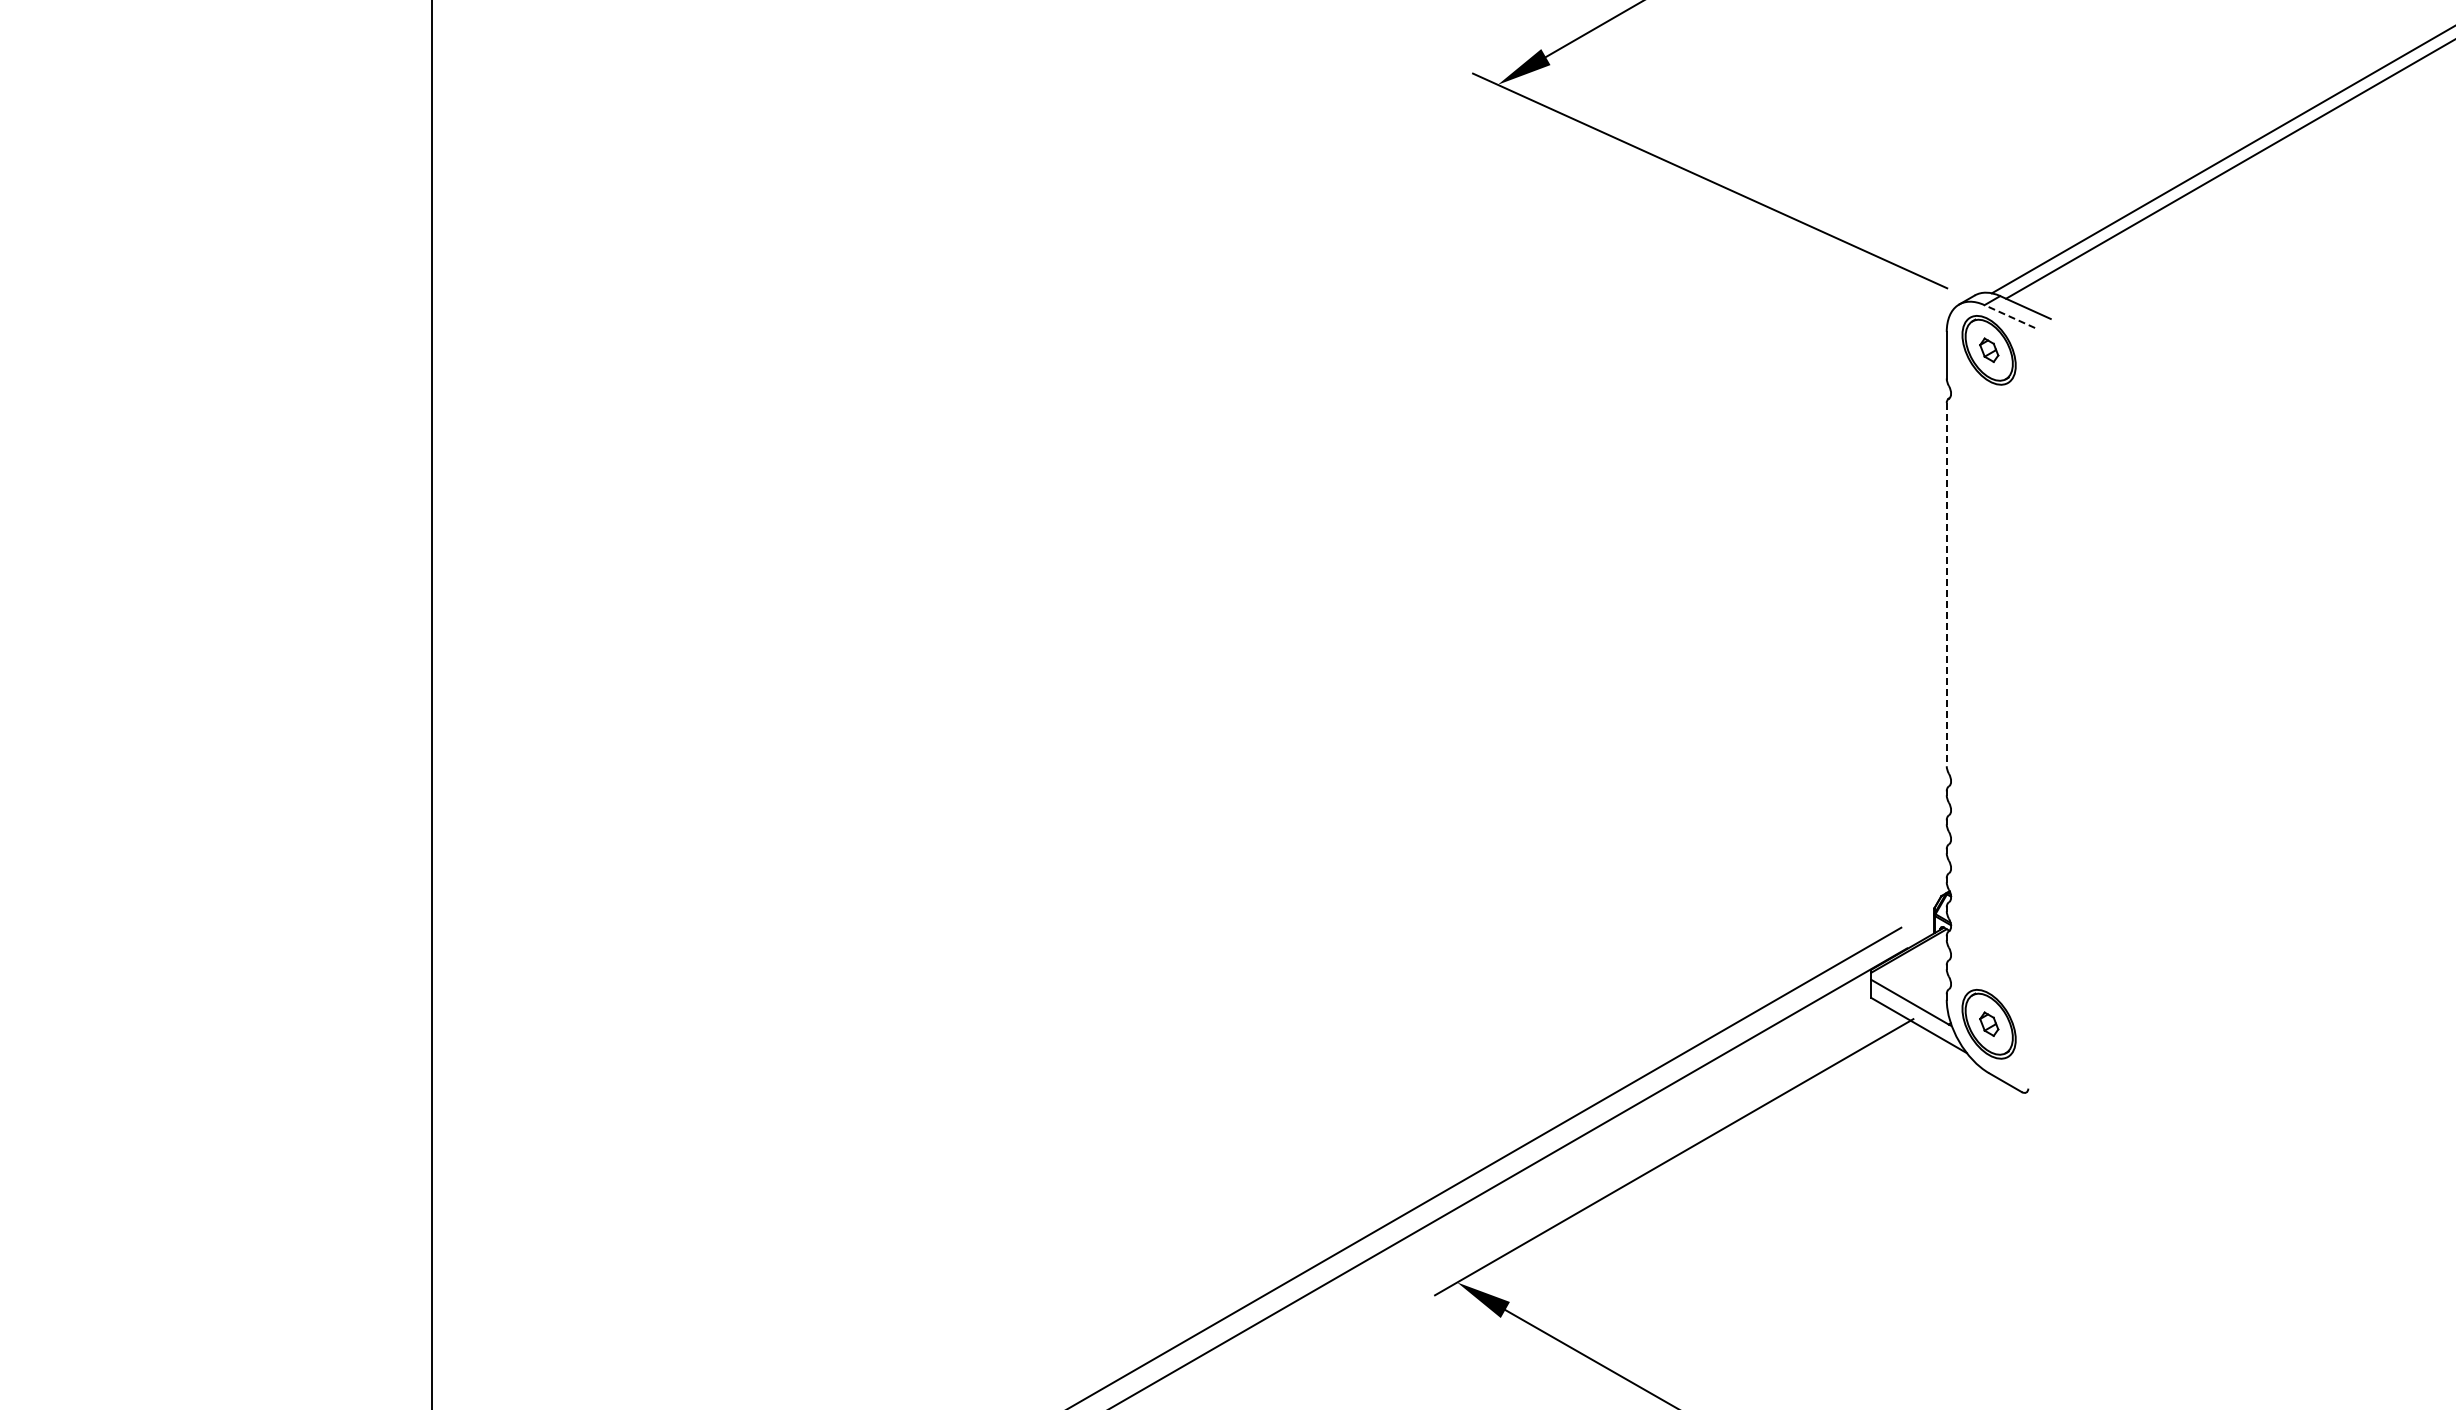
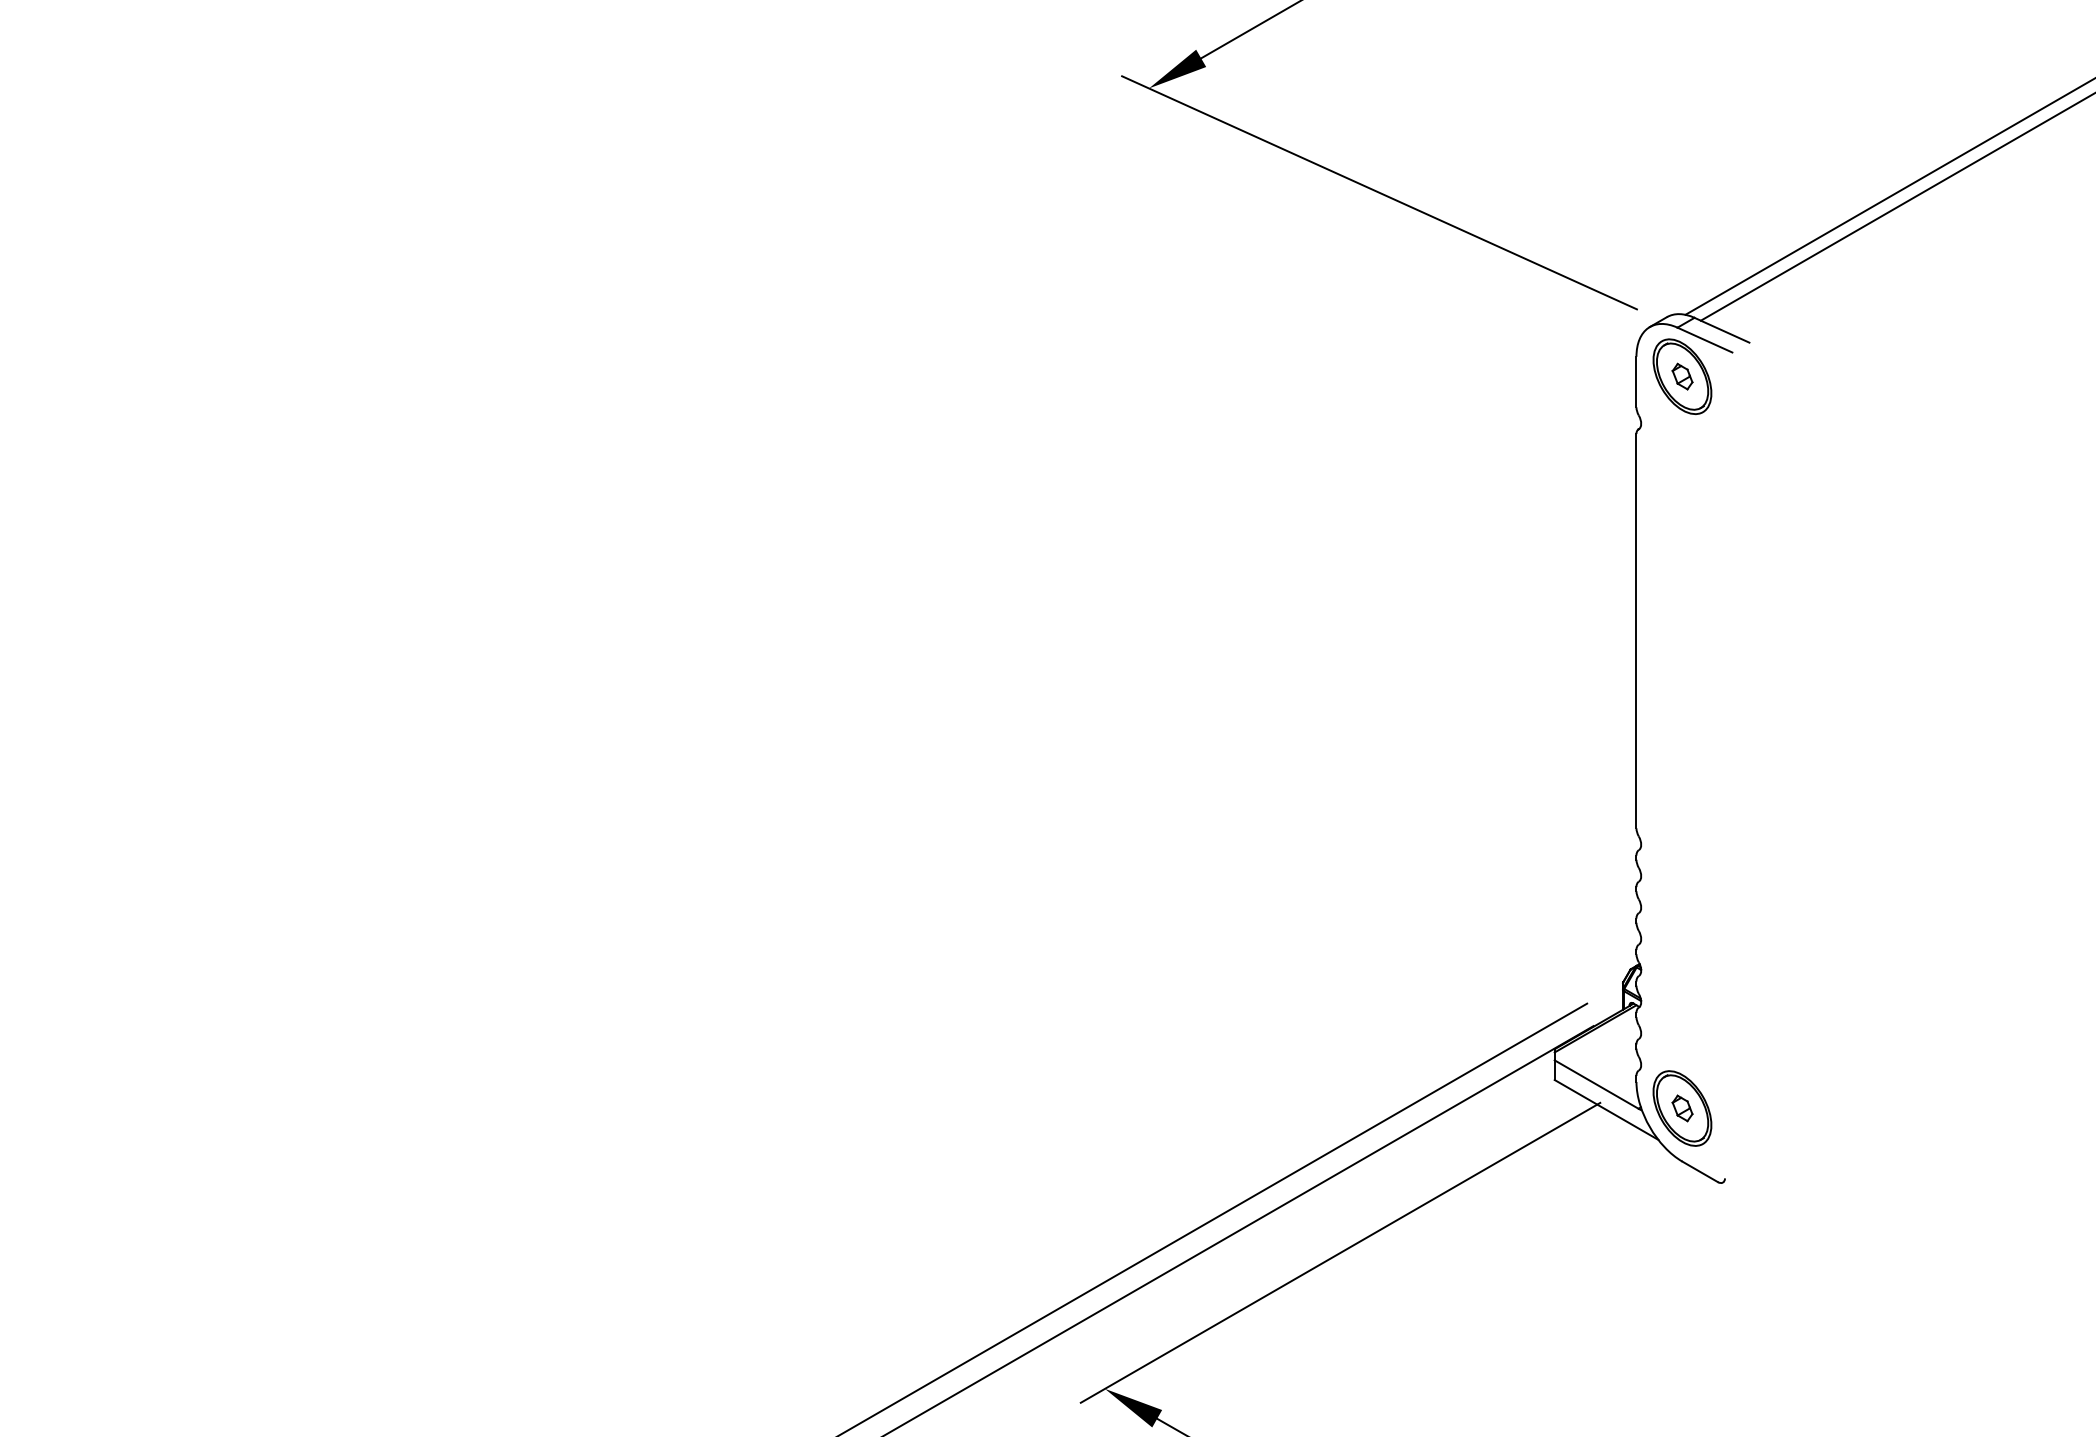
line: (2009, 316) -> (1704, 340), dashed -> solid
line: (1946, 584) -> (1636, 630), dashed -> solid

